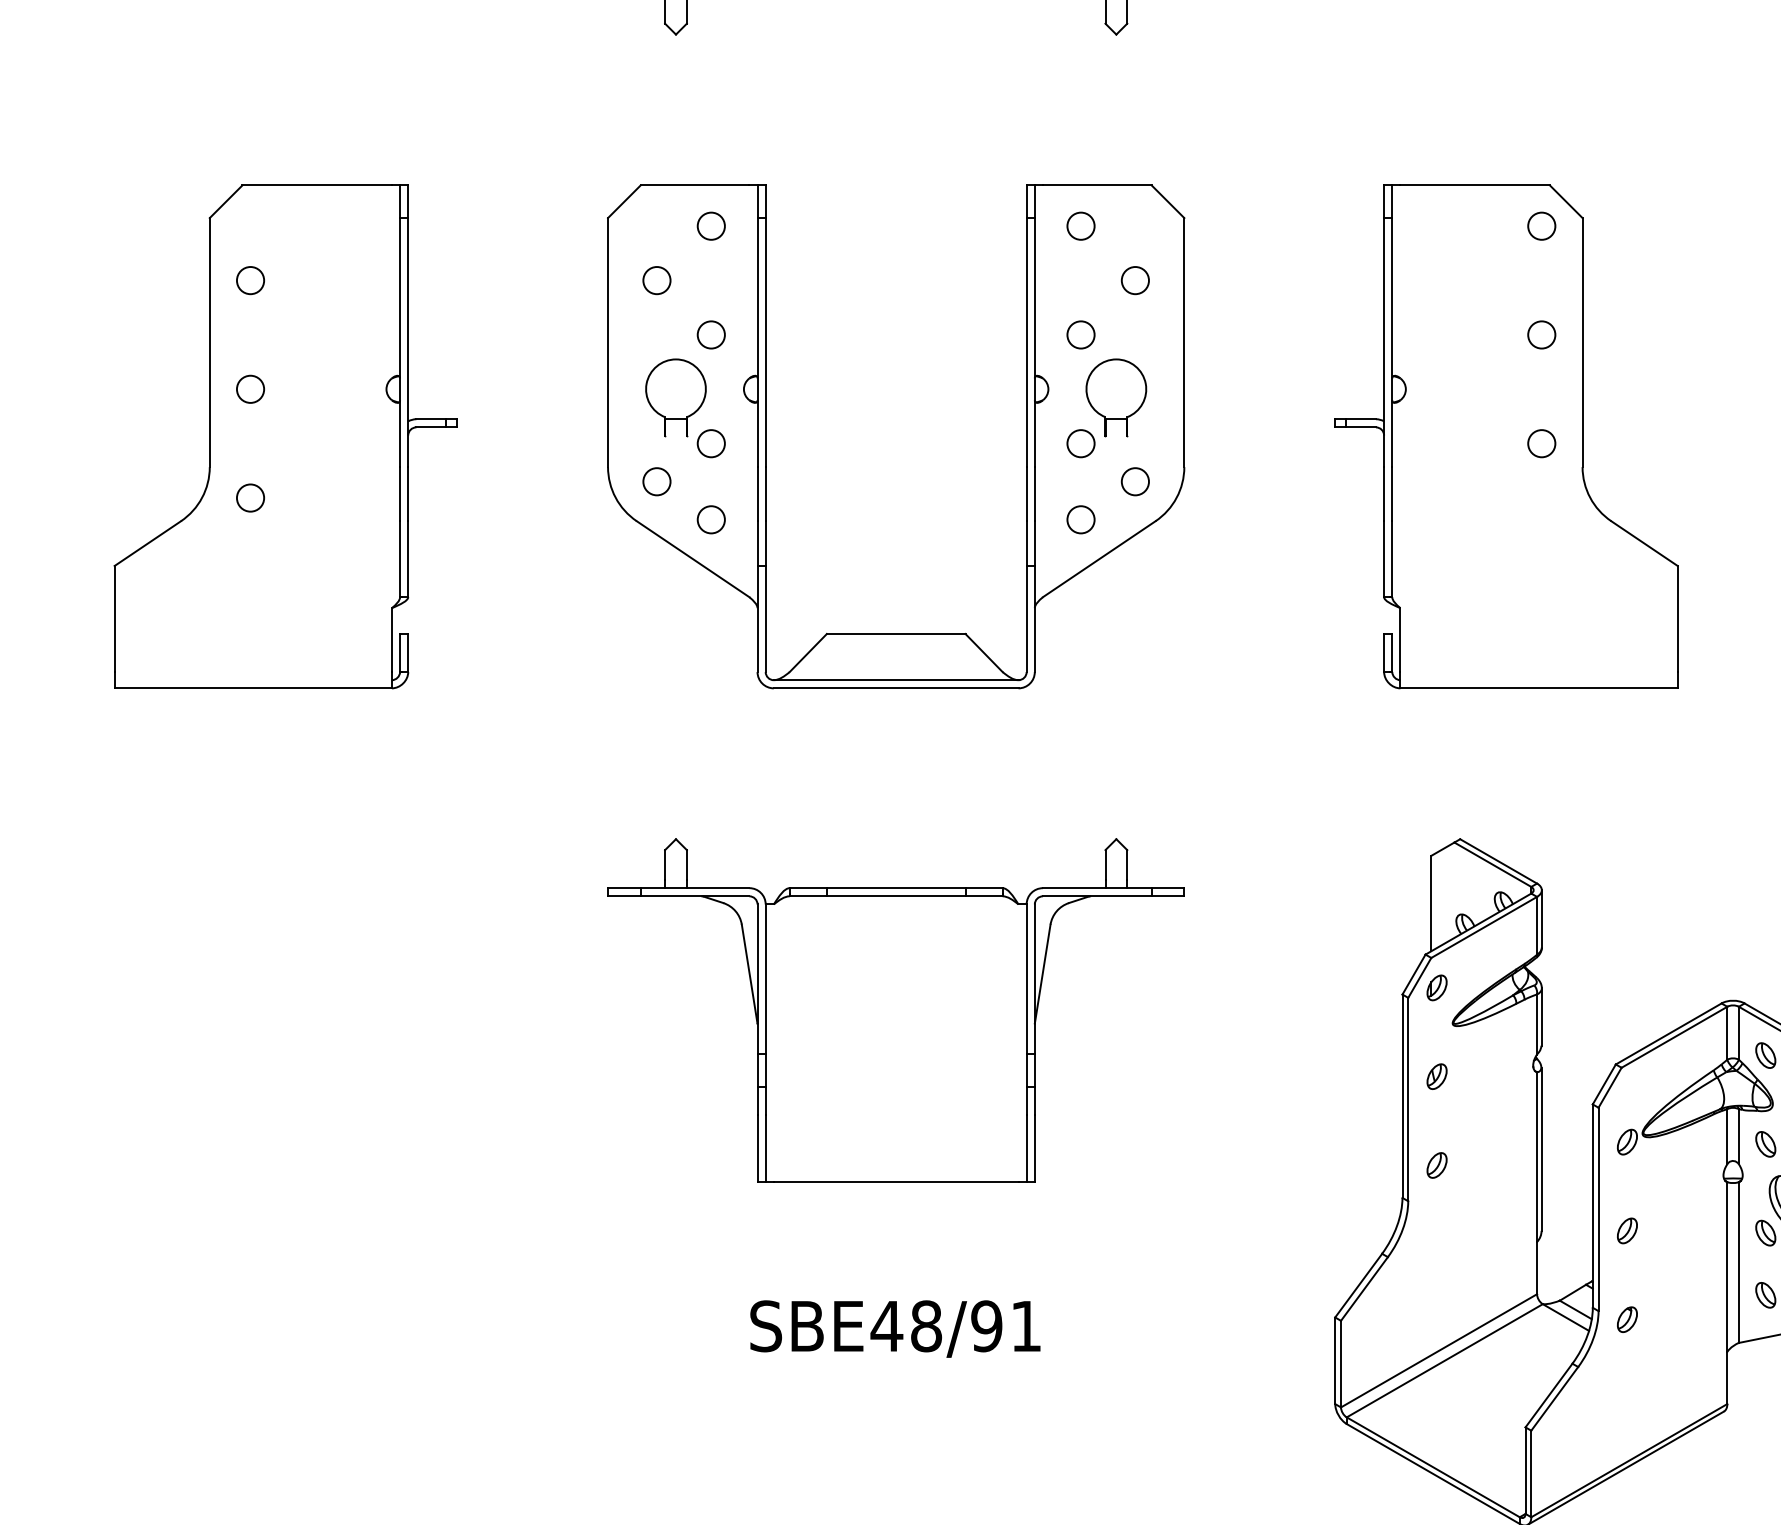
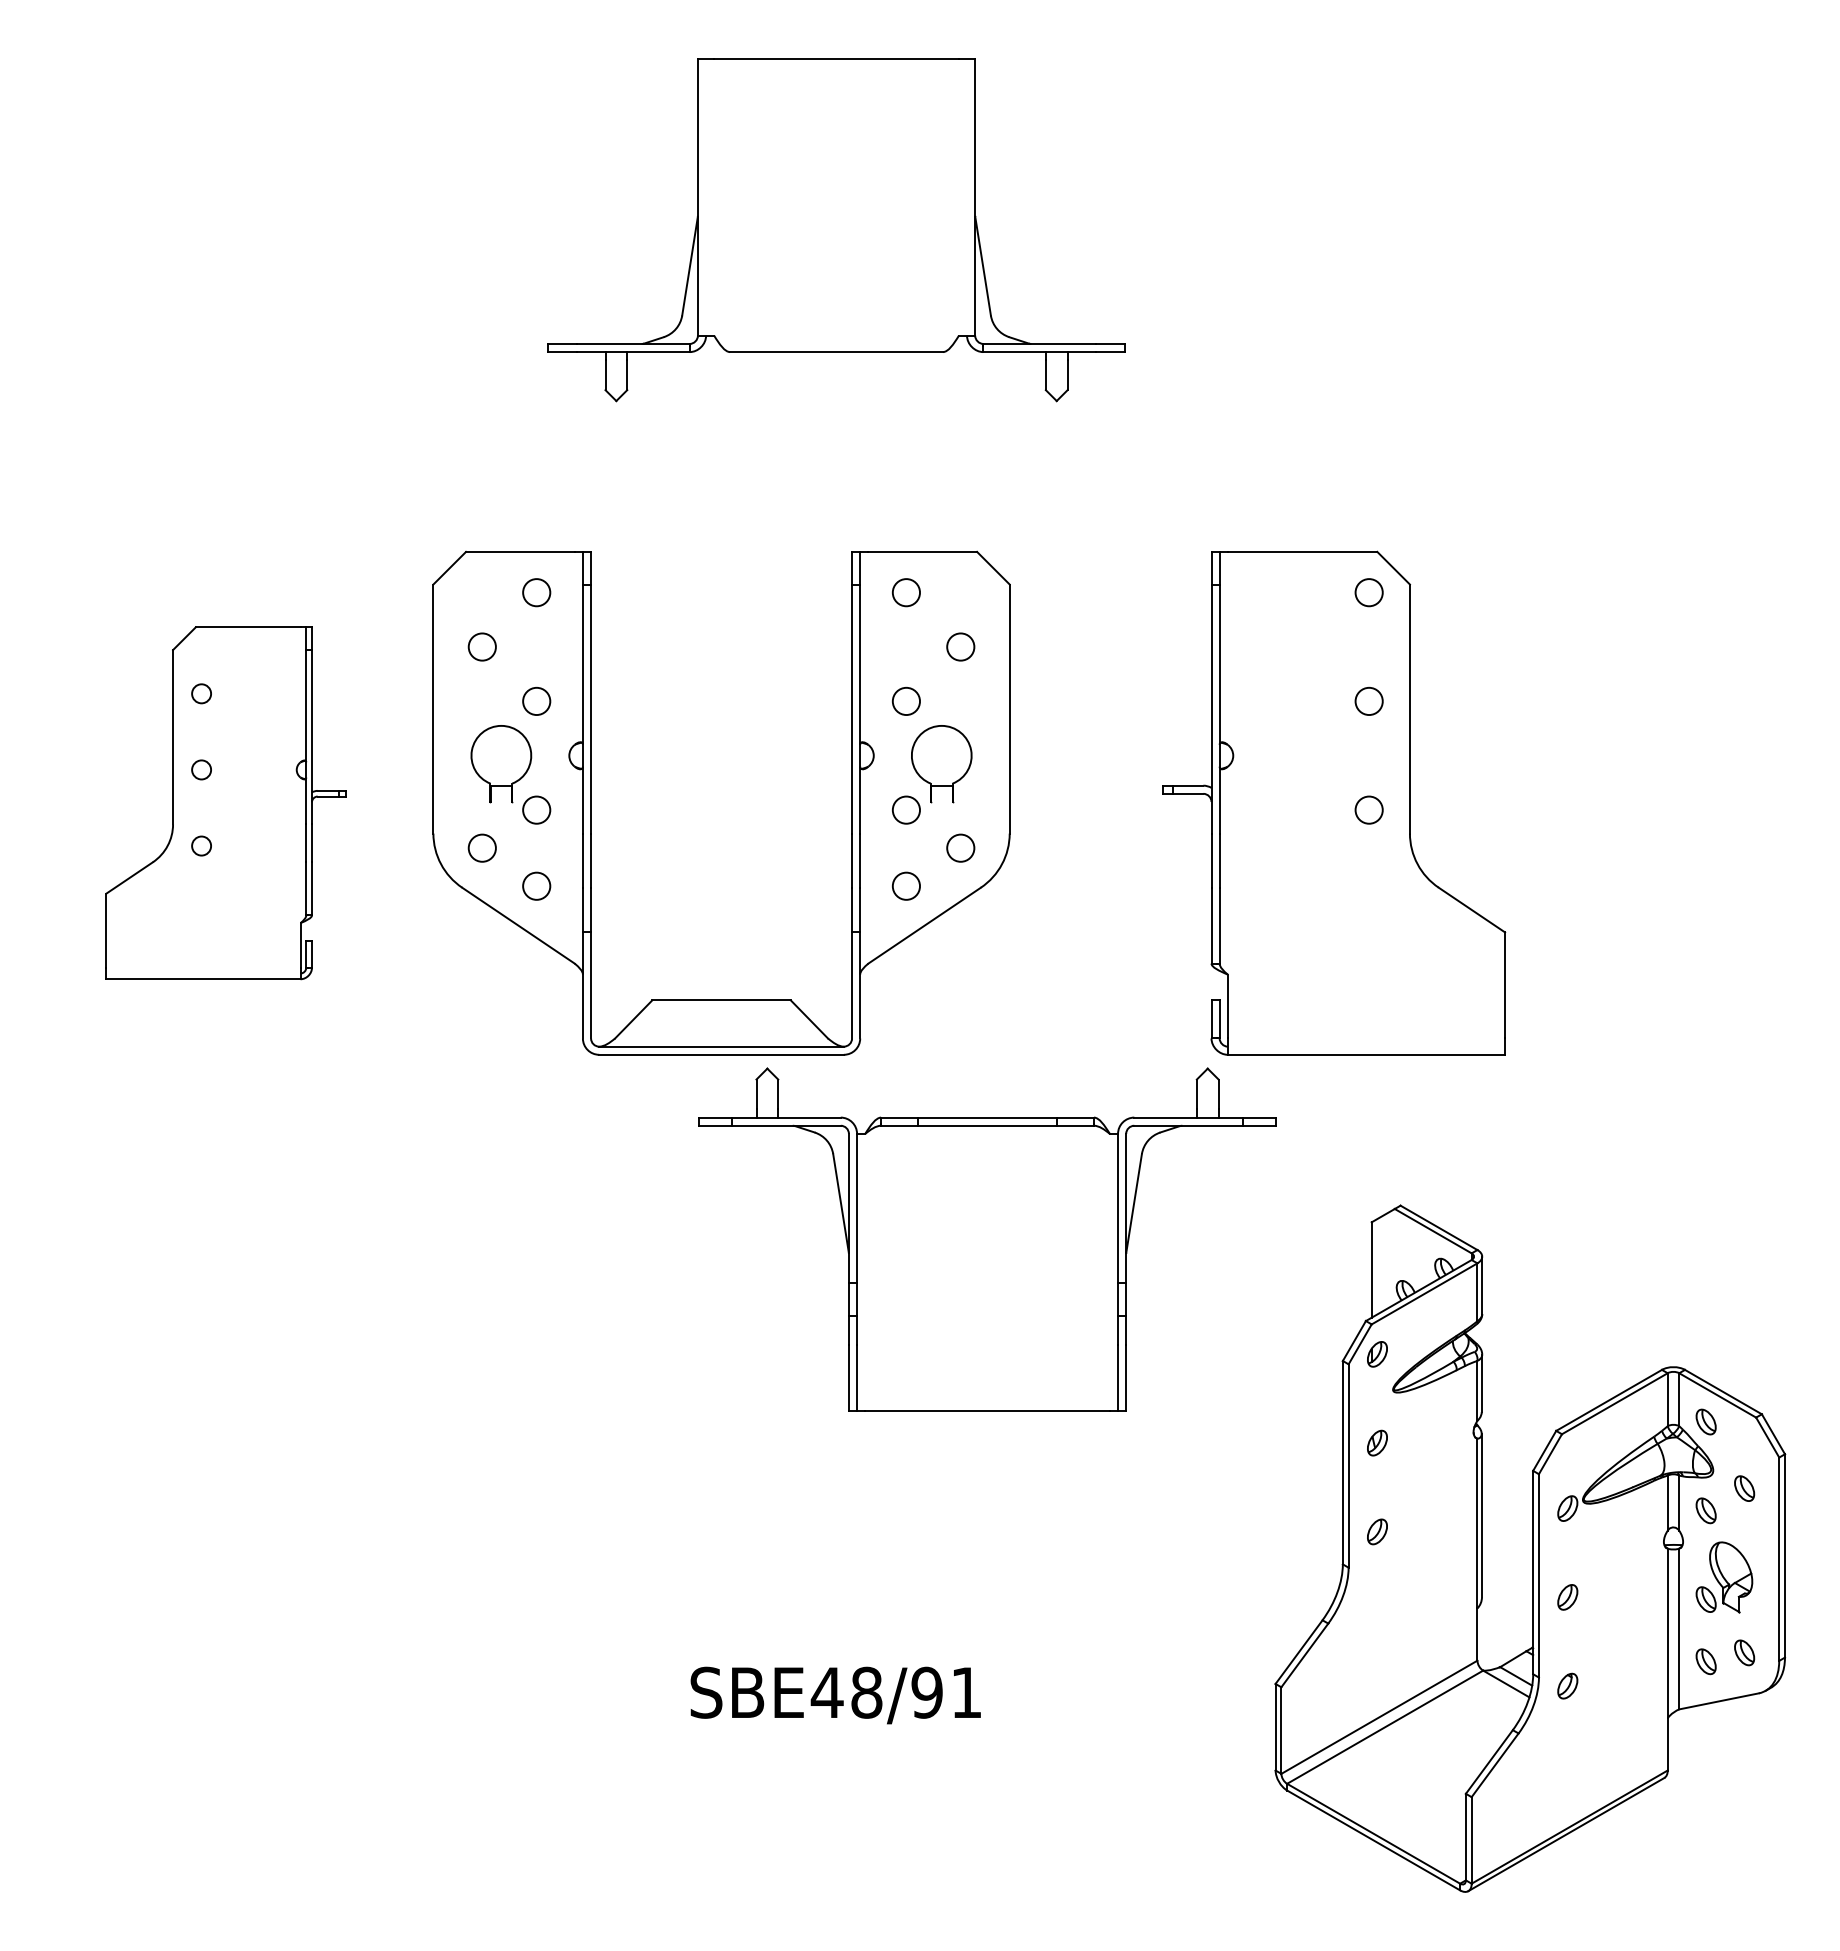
part: (286, 436) -> (226, 802), size x0.7
part: (766, 436) -> (591, 802), moved
part: (1507, 436) -> (1334, 802), moved
part: (896, 1010) -> (987, 1239), moved

